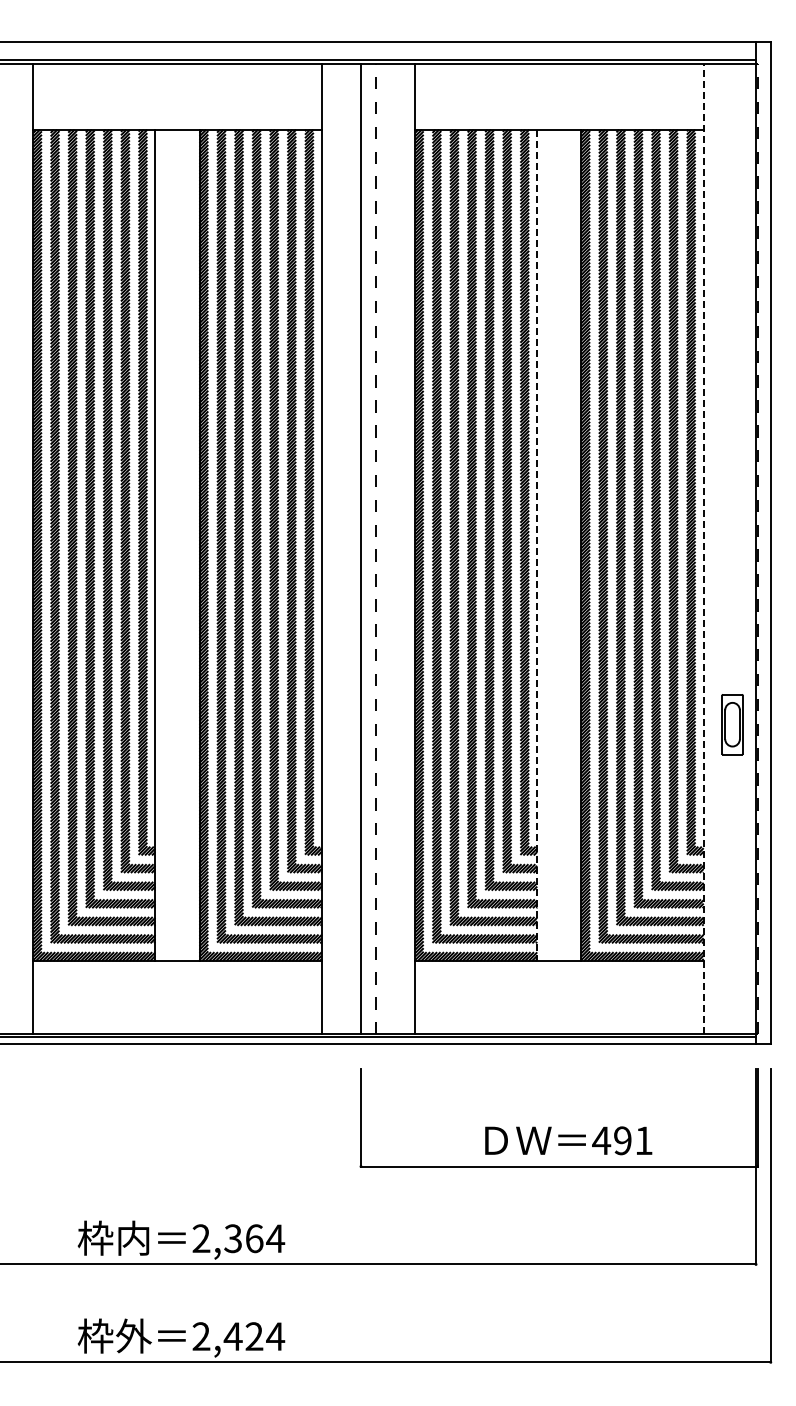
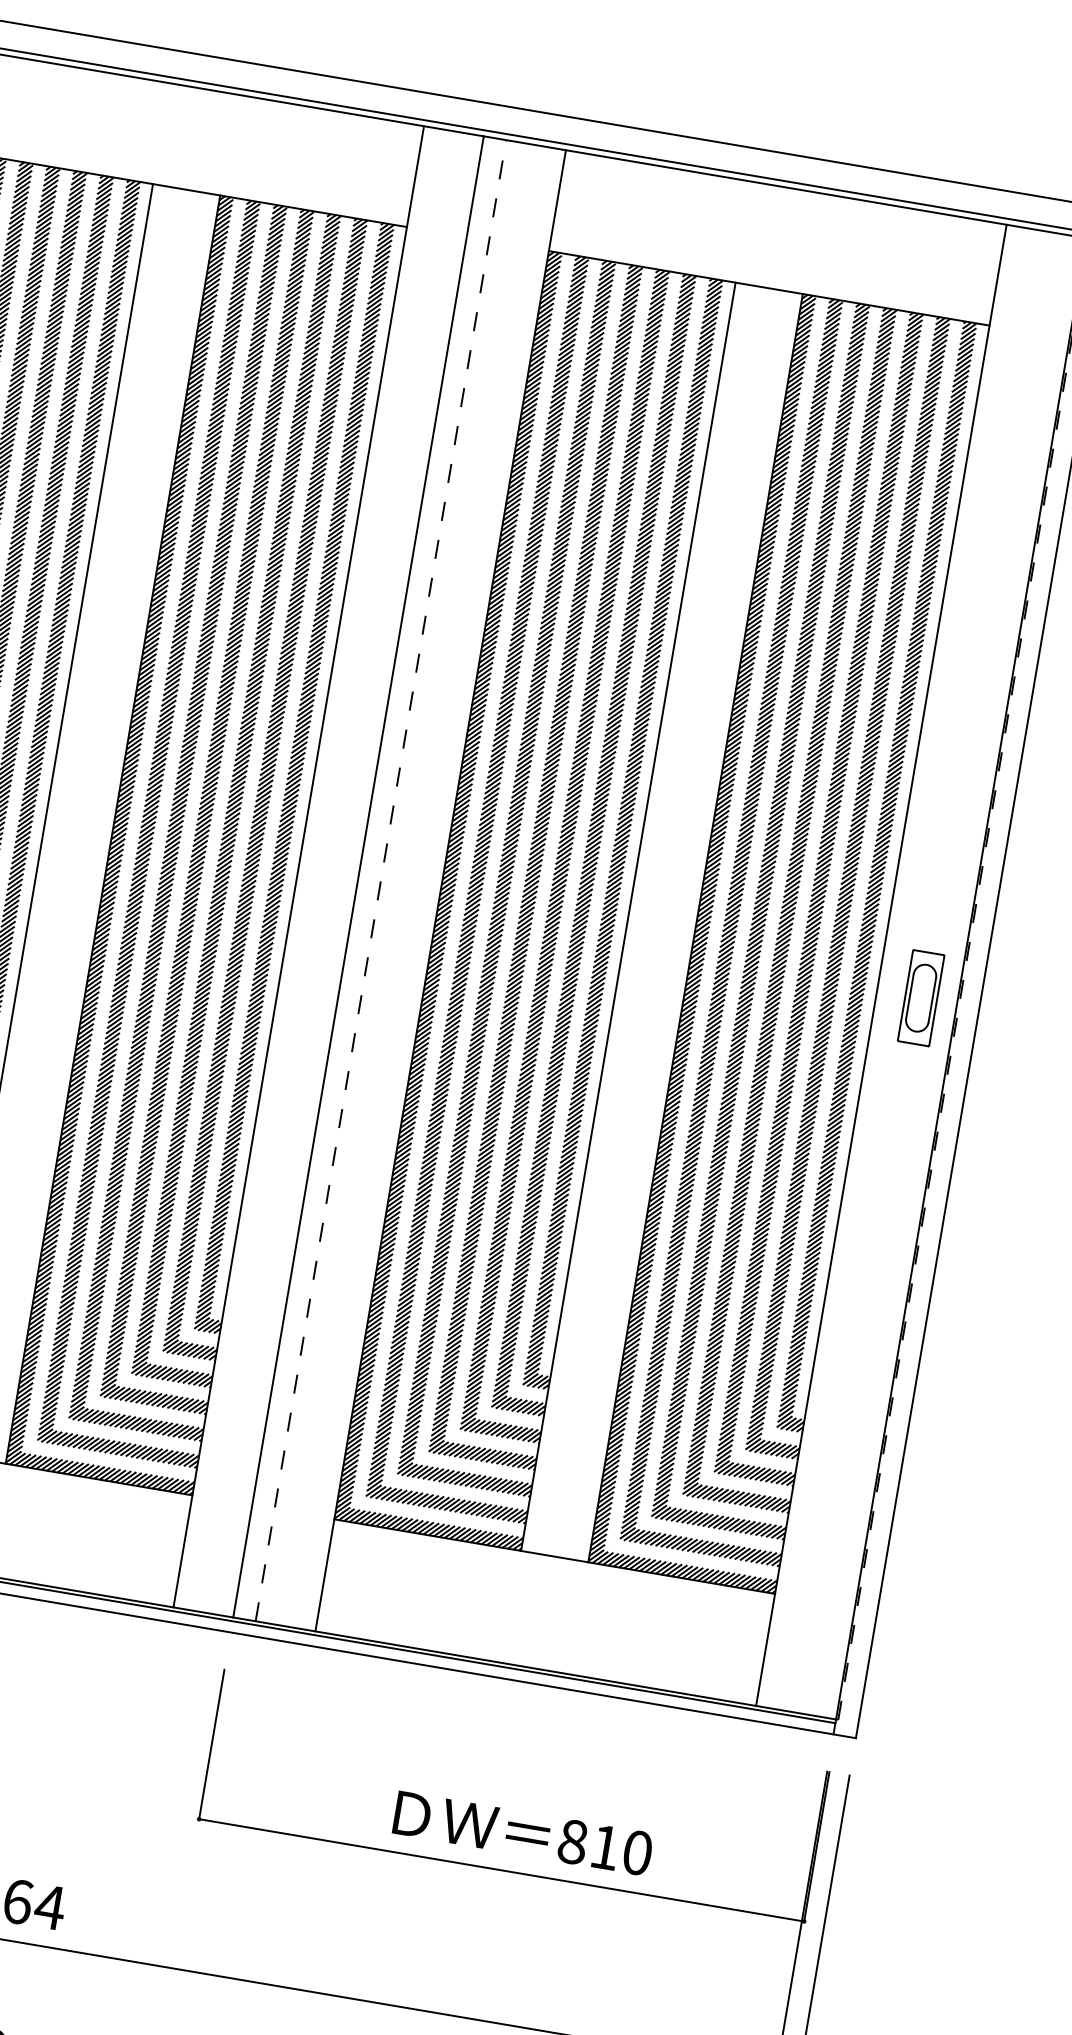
line: (537, 545) -> (628, 917), dashed -> solid
line: (703, 548) -> (881, 964), dashed -> solid
part: (732, 724) -> (921, 997), moved
text: (622, 1140) -> (604, 1846), 491 -> 810

